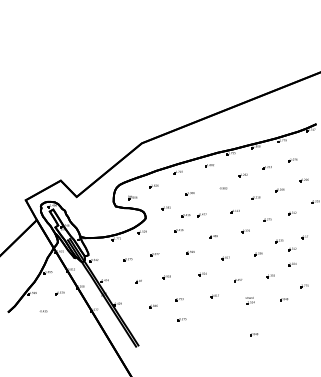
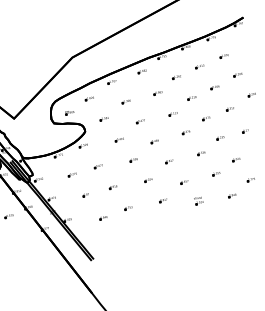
part: (185, 215) -> (124, 124), removed
part: (292, 249) -> (234, 144), removed
part: (181, 319) -> (132, 227), removed
part: (254, 334) -> (207, 233), removed

